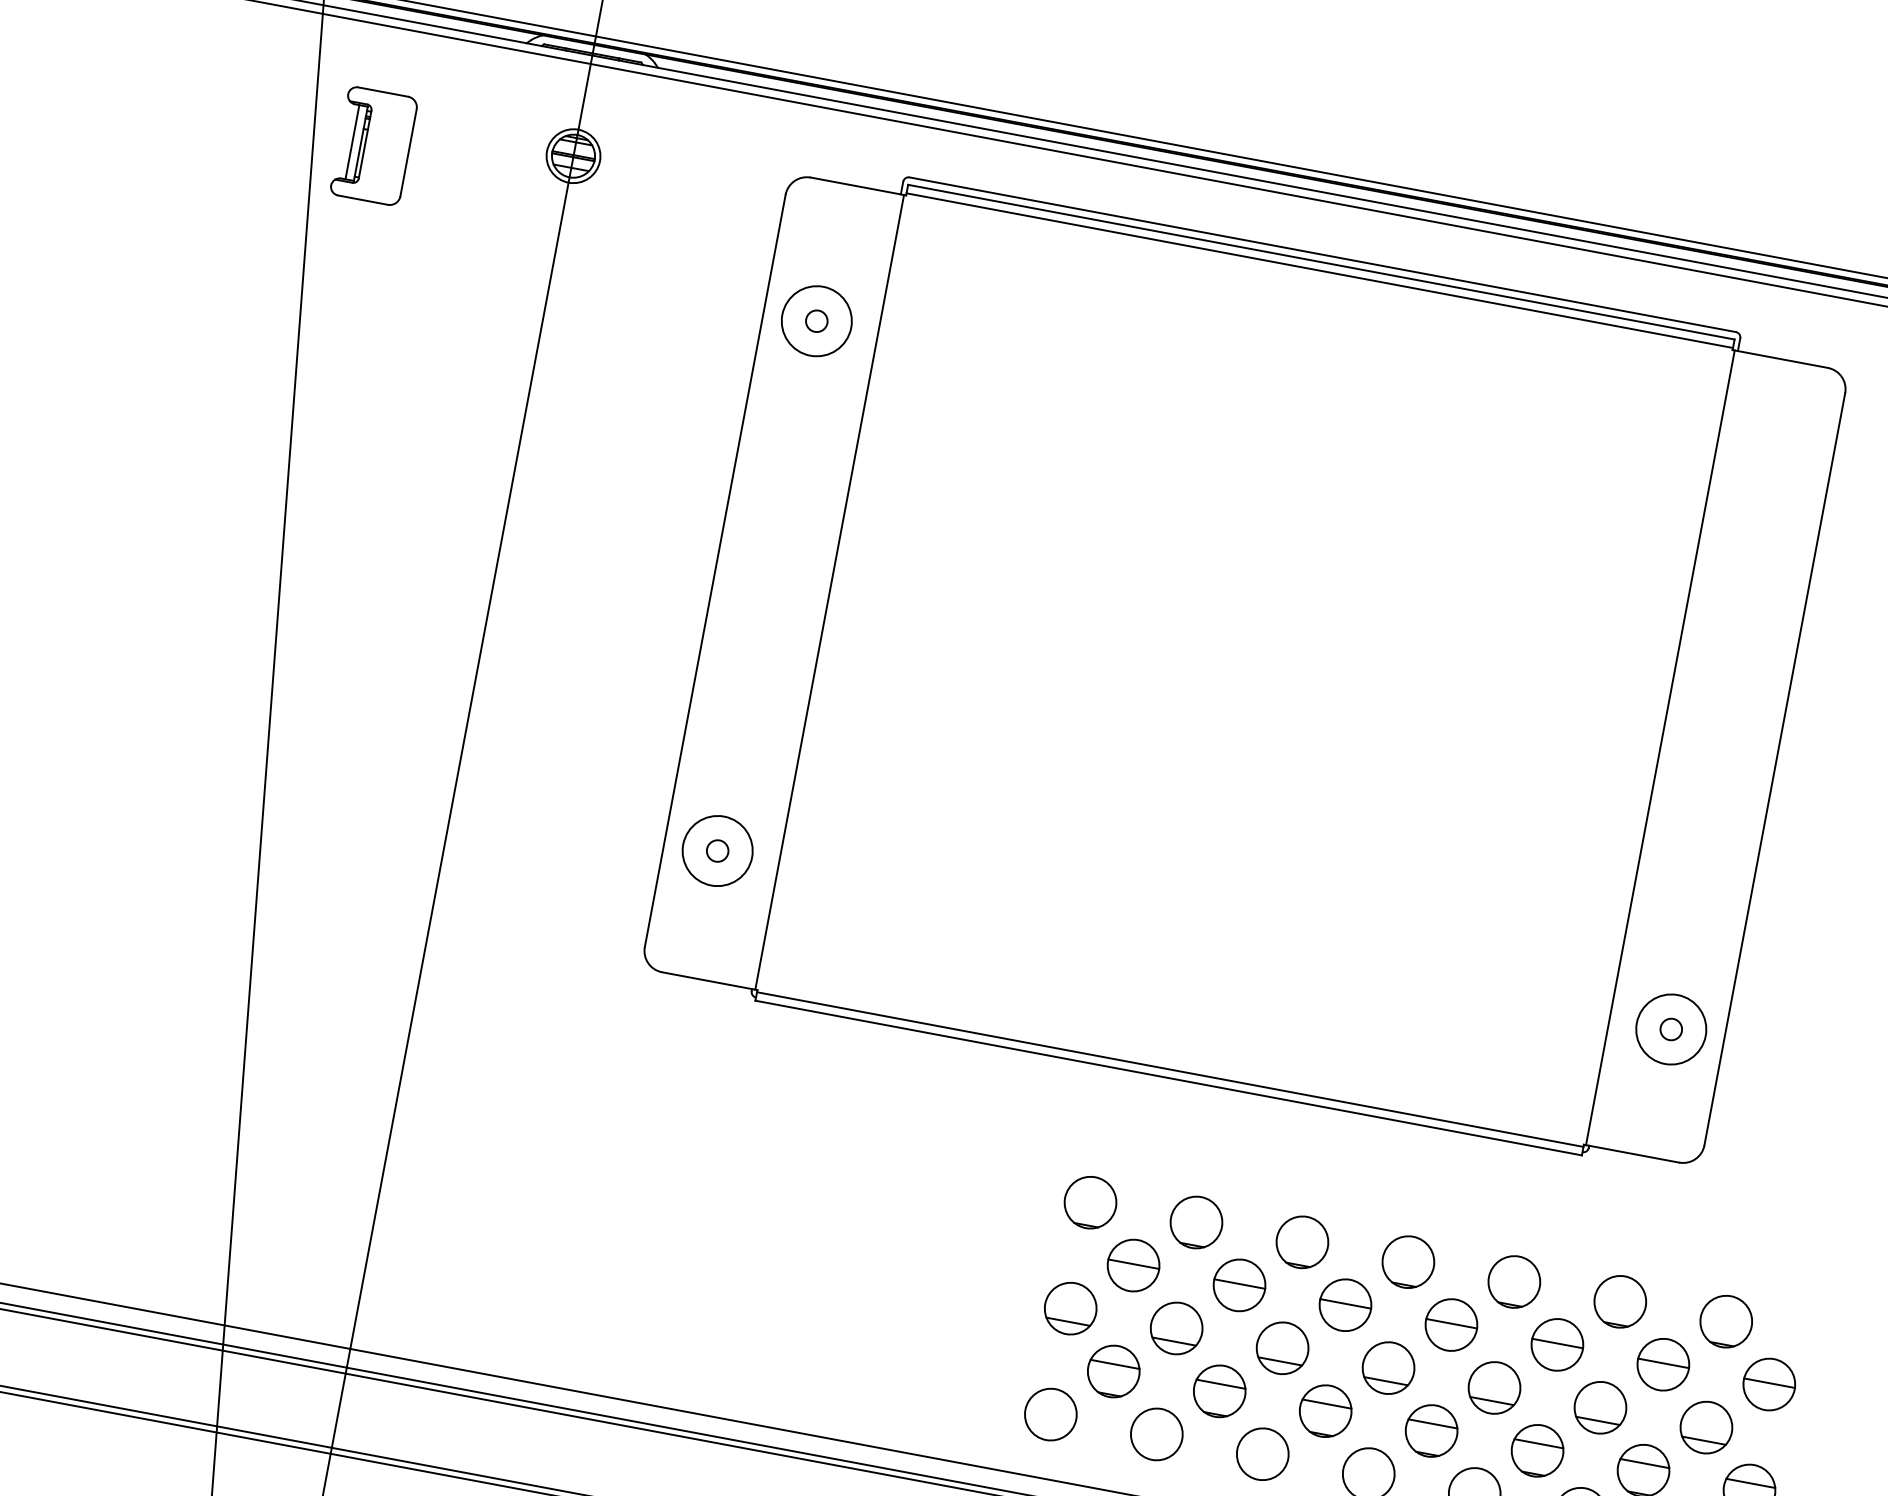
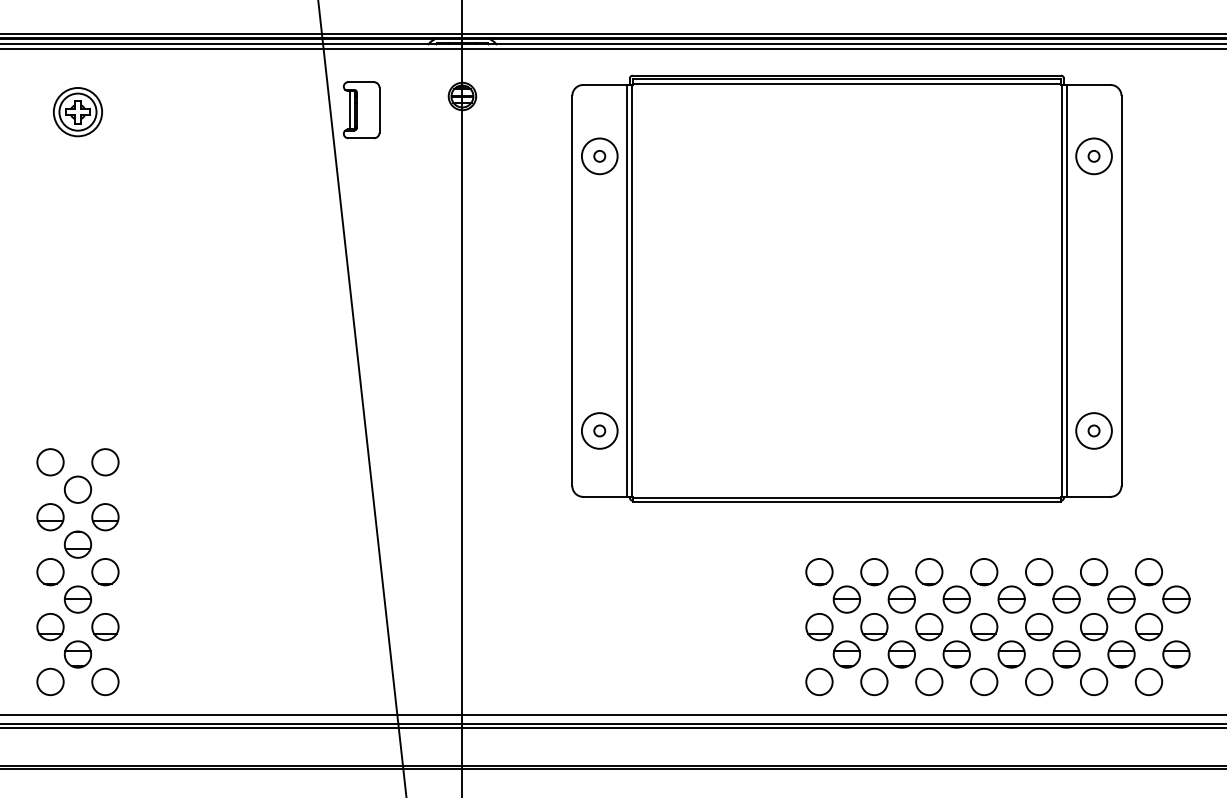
part: (1769, 499) -> (1093, 156), added
line: (821, 590) -> (627, 290), added
line: (1668, 748) -> (1066, 290), added

